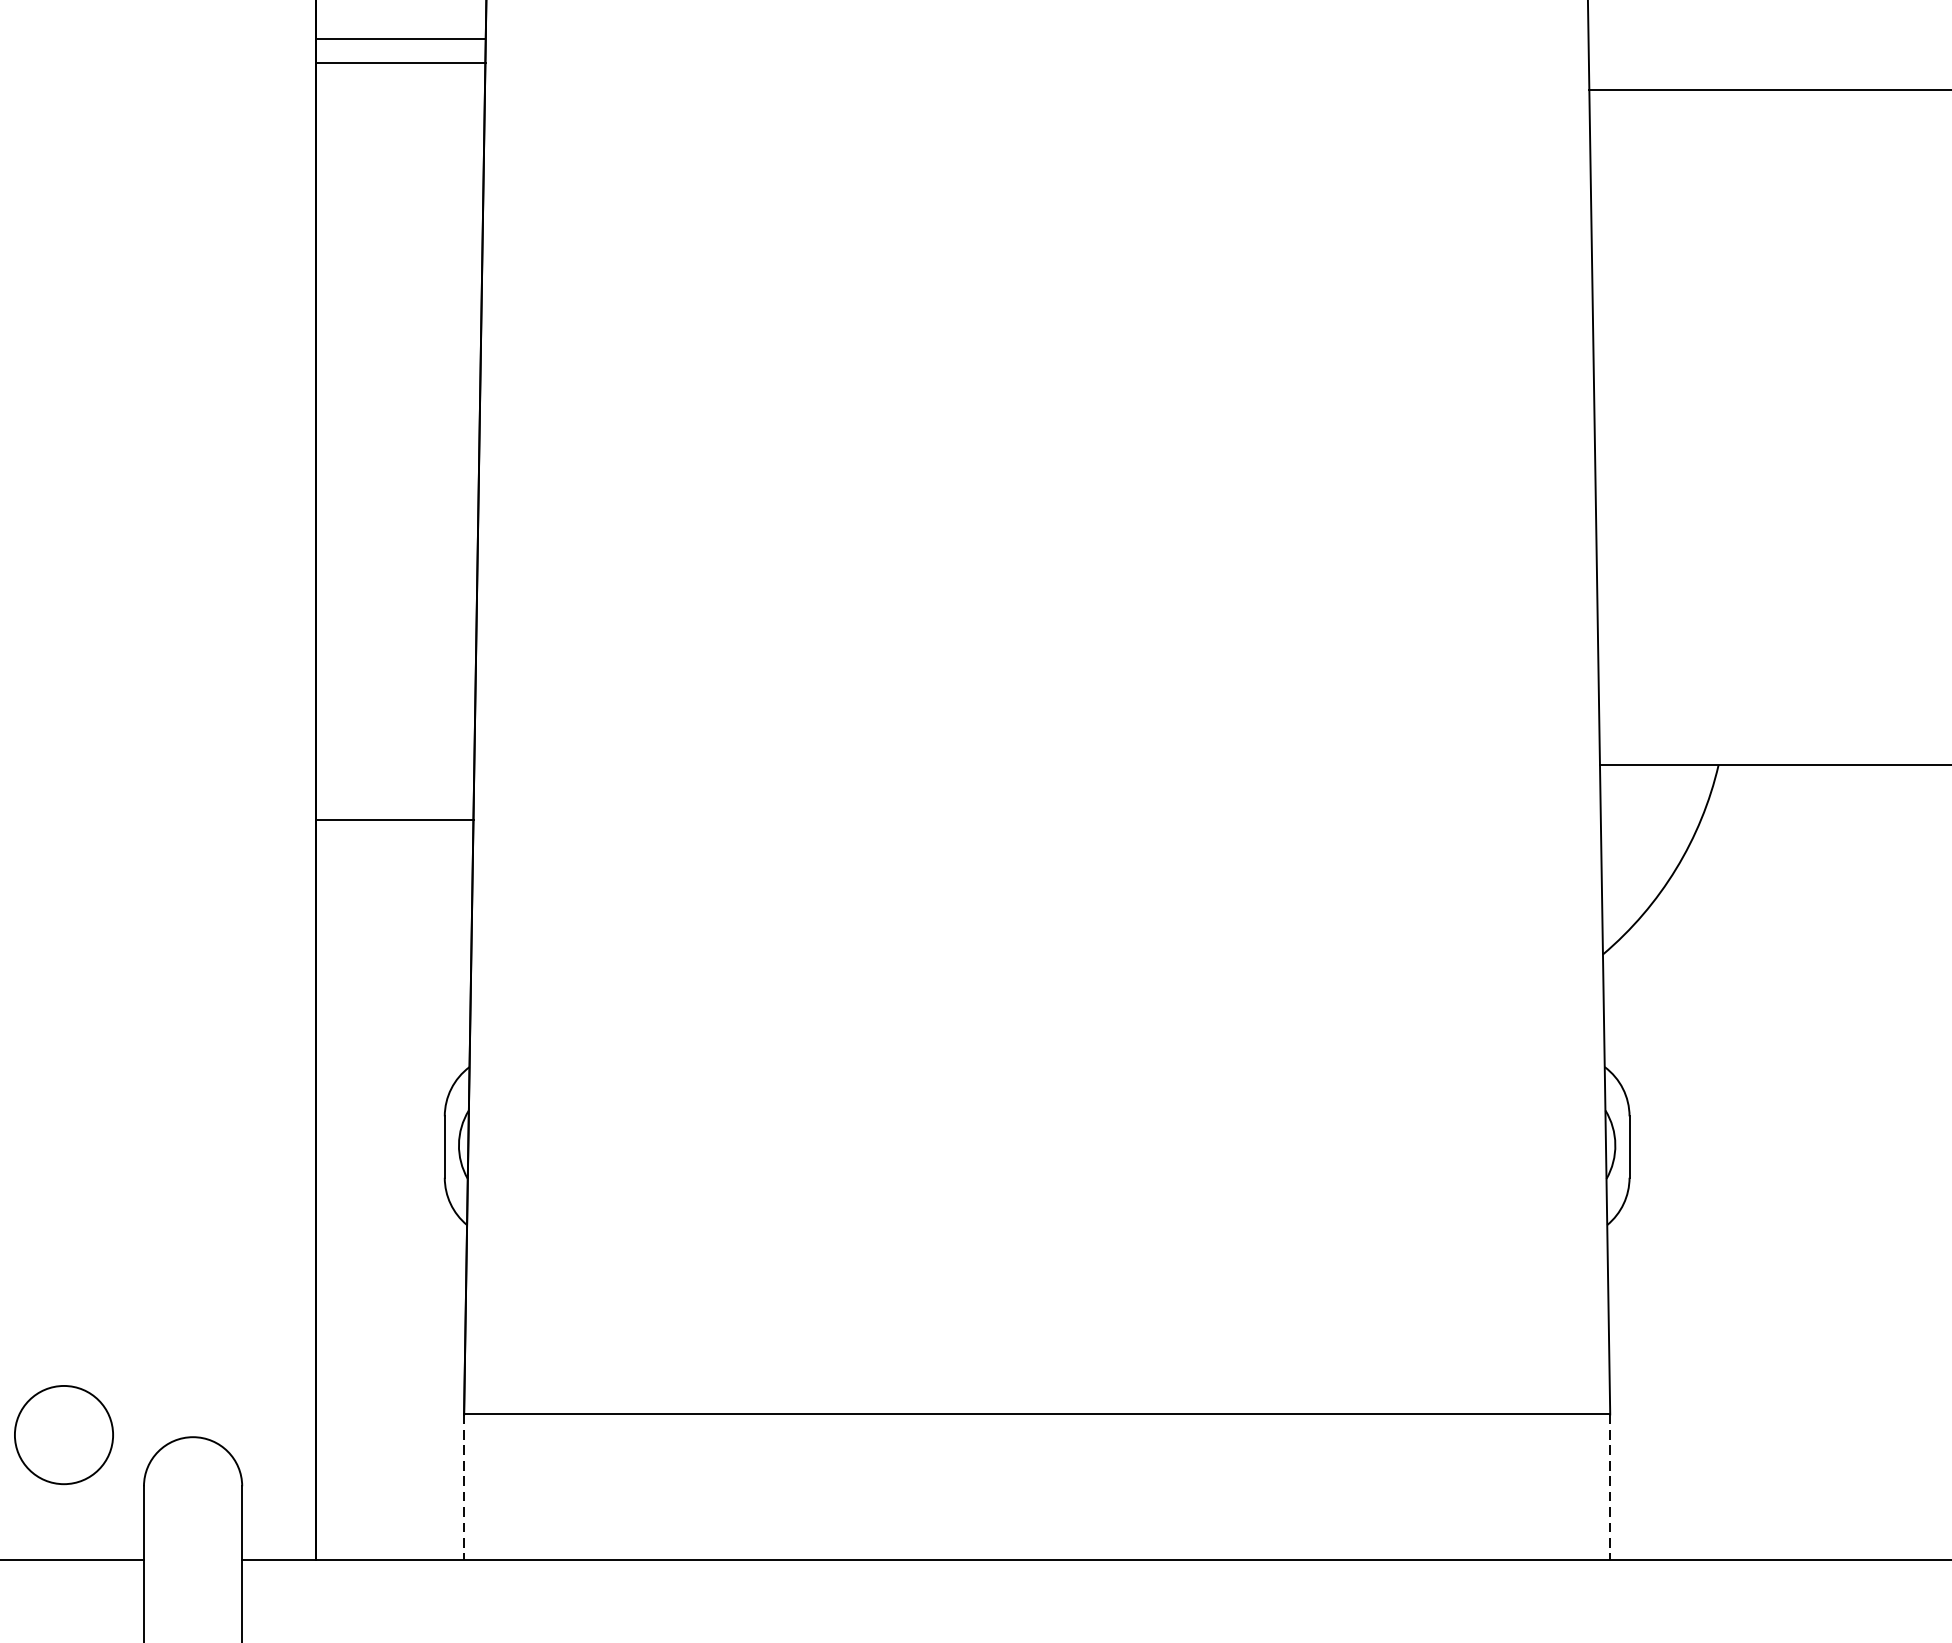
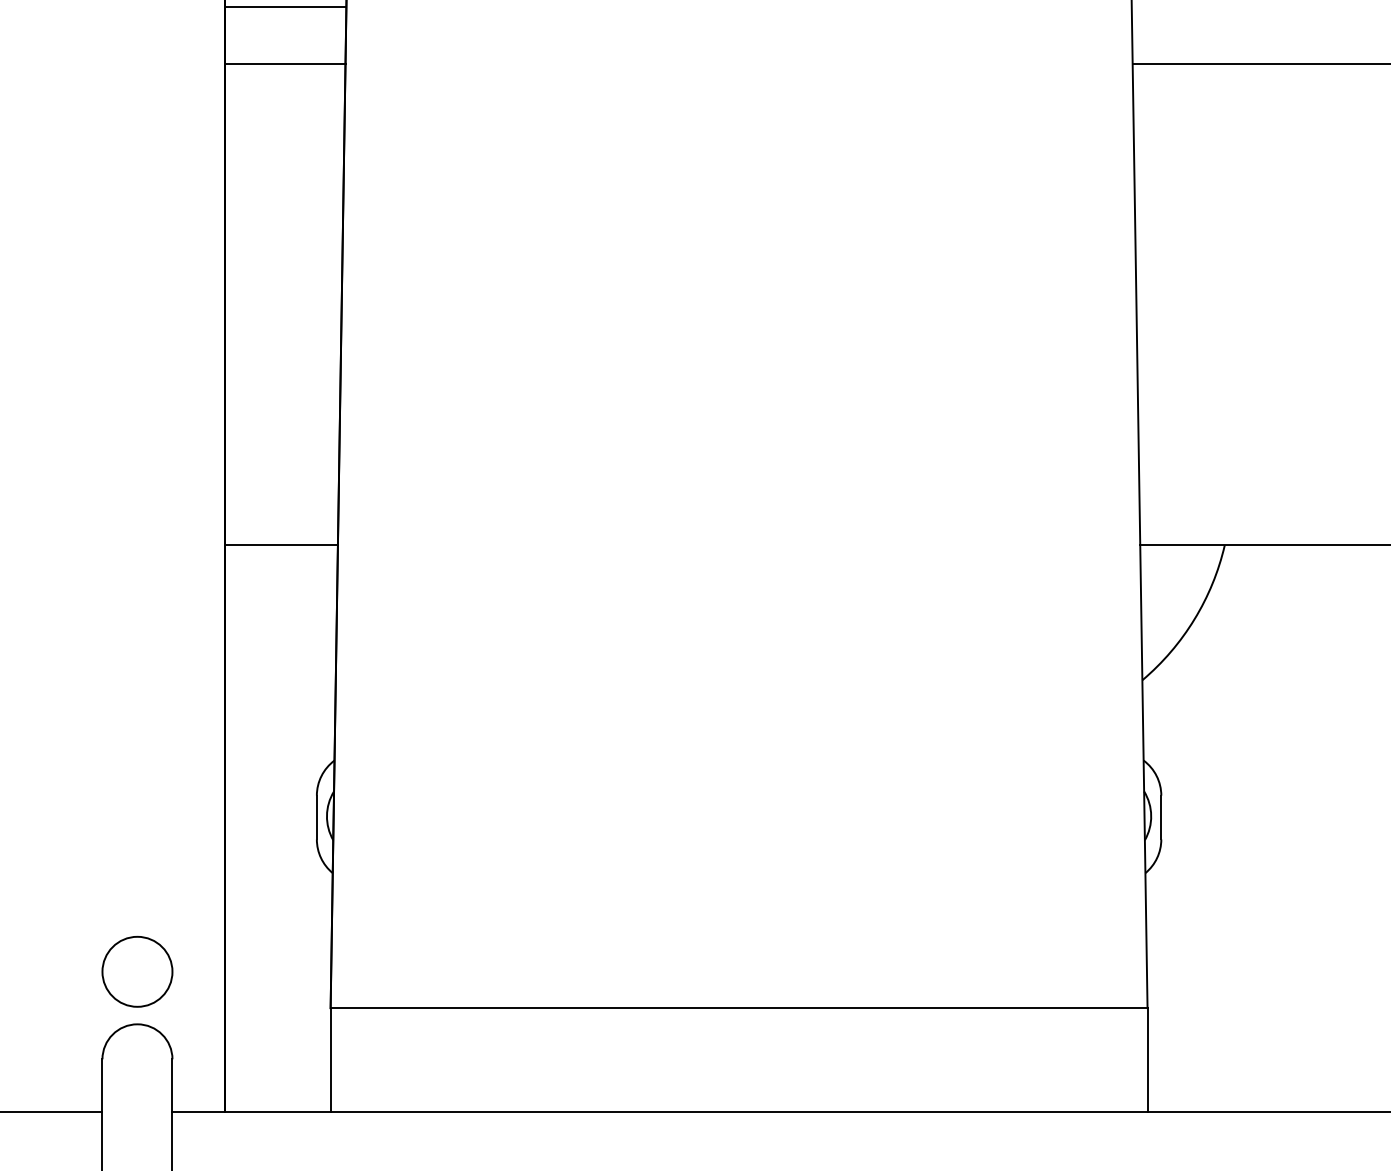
line: (399, 38) -> (284, 63), moved
line: (400, 63) -> (285, 7), moved
line: (393, 820) -> (280, 545), moved
circle: (64, 1434) -> (137, 971), moved
line: (463, 1486) -> (330, 1059), dashed -> solid
line: (1610, 1486) -> (1147, 1059), dashed -> solid

